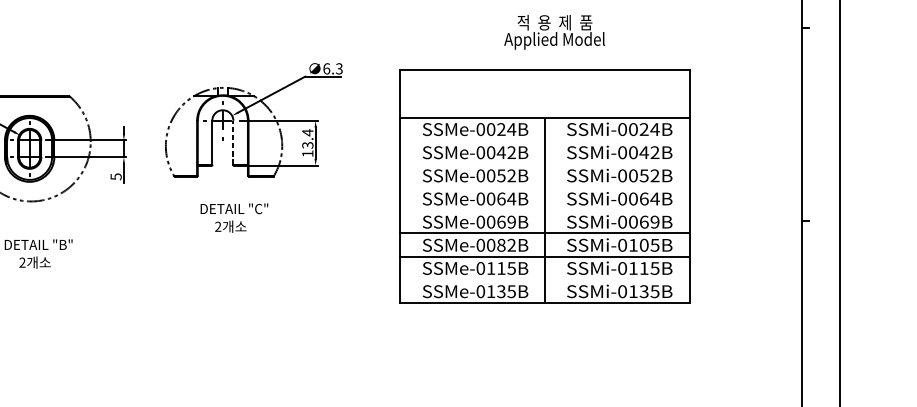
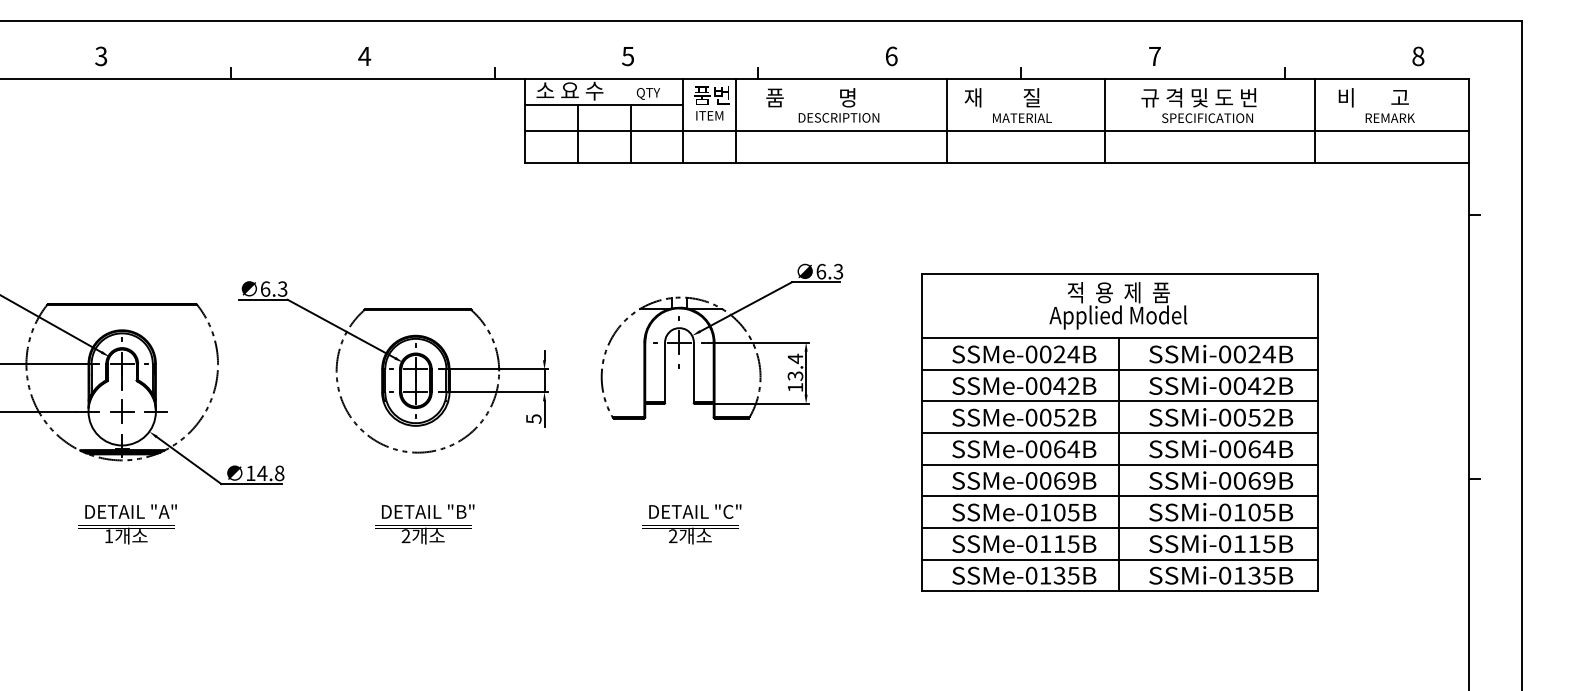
text: (554, 32) -> (1118, 305), moved
line: (545, 140) -> (1119, 369), added
line: (233, 142) -> (693, 372), dashed -> solid
line: (545, 163) -> (1119, 401), added
line: (545, 187) -> (1119, 433), added
line: (545, 210) -> (1119, 464), added
text: (231, 218) -> (691, 524), moved
text: (501, 245) -> (1059, 512), SSMe-0082B -> SSMe-0105B
line: (545, 279) -> (1119, 559), added

